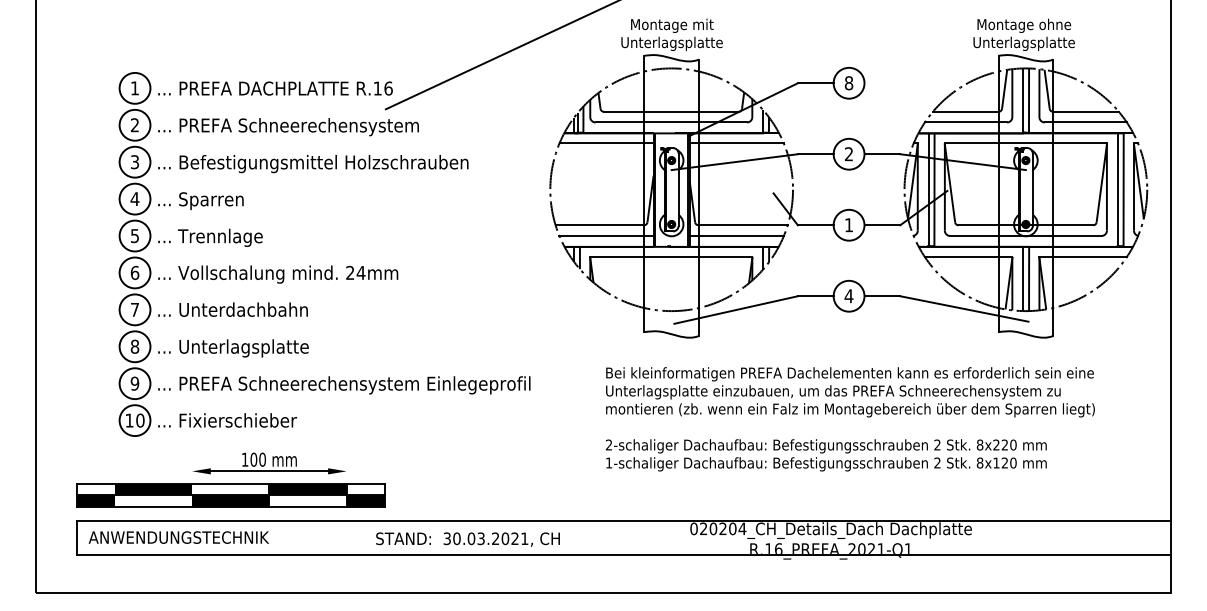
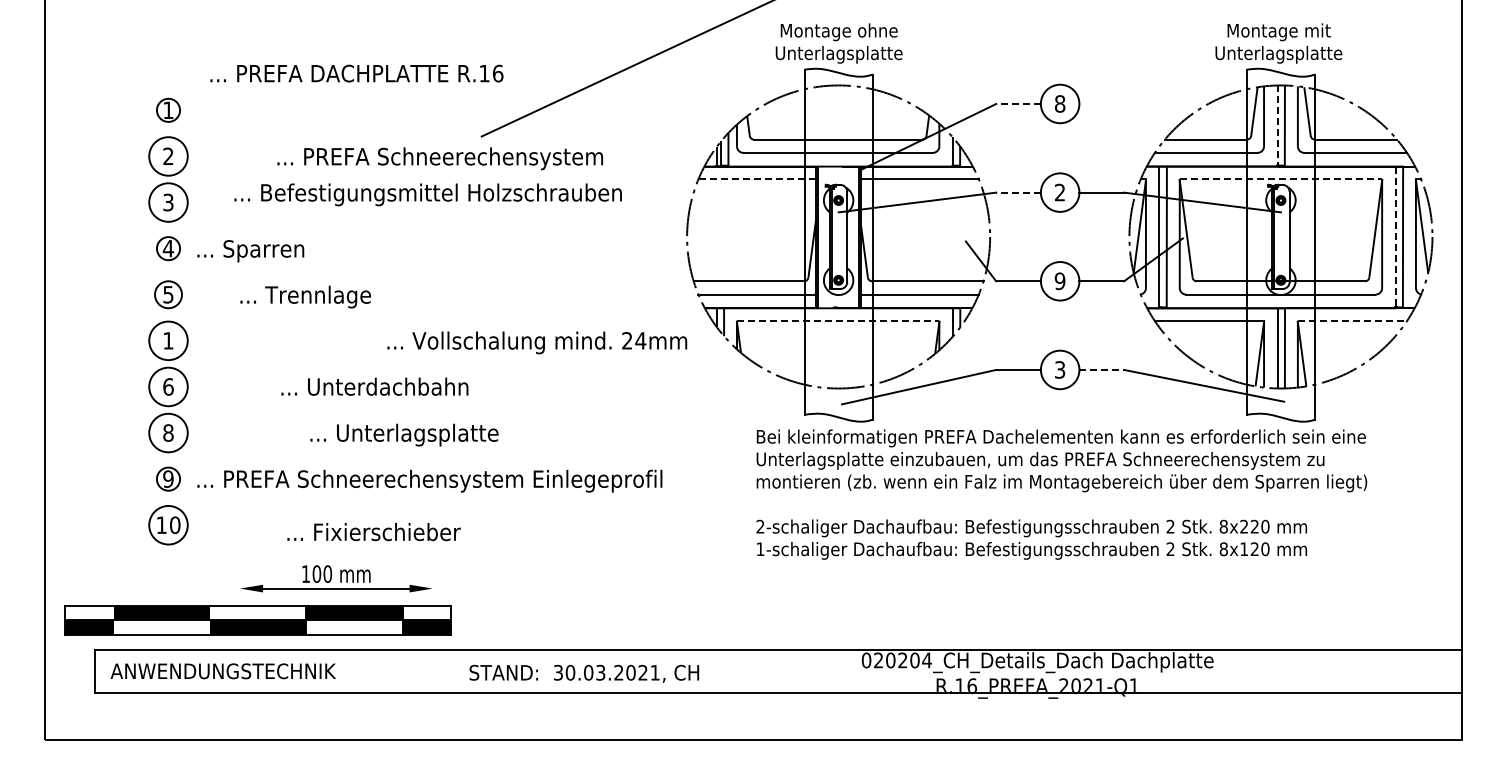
text: (671, 26) -> (838, 32), Montage mit Unterlagsplatte -> Montage ohne Unterlagsplatte
text: (1023, 26) -> (1278, 32), Montage ohne Unterlagsplatte -> Montage mit Unterlagsplatte
line: (815, 82) -> (1018, 103), solid -> dashed
circle: (135, 88) -> (168, 110), size x0.6
text: (275, 88) -> (356, 73), moved
line: (1023, 101) -> (1277, 126), solid -> dashed
text: (287, 126) -> (439, 158), moved
line: (606, 143) -> (757, 179), solid -> dashed
line: (1026, 143) -> (1281, 179), solid -> dashed
line: (815, 154) -> (1018, 192), solid -> dashed
text: (312, 163) -> (427, 194), moved
line: (1117, 190) -> (1395, 237), solid -> dashed
circle: (135, 198) -> (168, 248), size x0.6
text: (848, 225) -> (1059, 281), 1 -> 9
circle: (135, 235) -> (168, 294), size x0.7
text: (210, 237) -> (305, 296), moved
line: (671, 256) -> (838, 320), solid -> dashed
line: (1083, 256) -> (1352, 320), solid -> dashed
text: (135, 272) -> (168, 340), 6 -> 1
text: (278, 274) -> (537, 342), moved
text: (848, 295) -> (1059, 369), 4 -> 3
line: (882, 295) -> (1102, 369), solid -> dashed
text: (135, 309) -> (168, 386), 7 -> 6
text: (232, 309) -> (374, 386), moved
text: (233, 347) -> (404, 434), moved
circle: (135, 383) -> (168, 478), size x0.6
text: (850, 419) -> (1061, 494), moved
text: (227, 420) -> (373, 532), moved
part: (230, 495) -> (257, 620), moved

